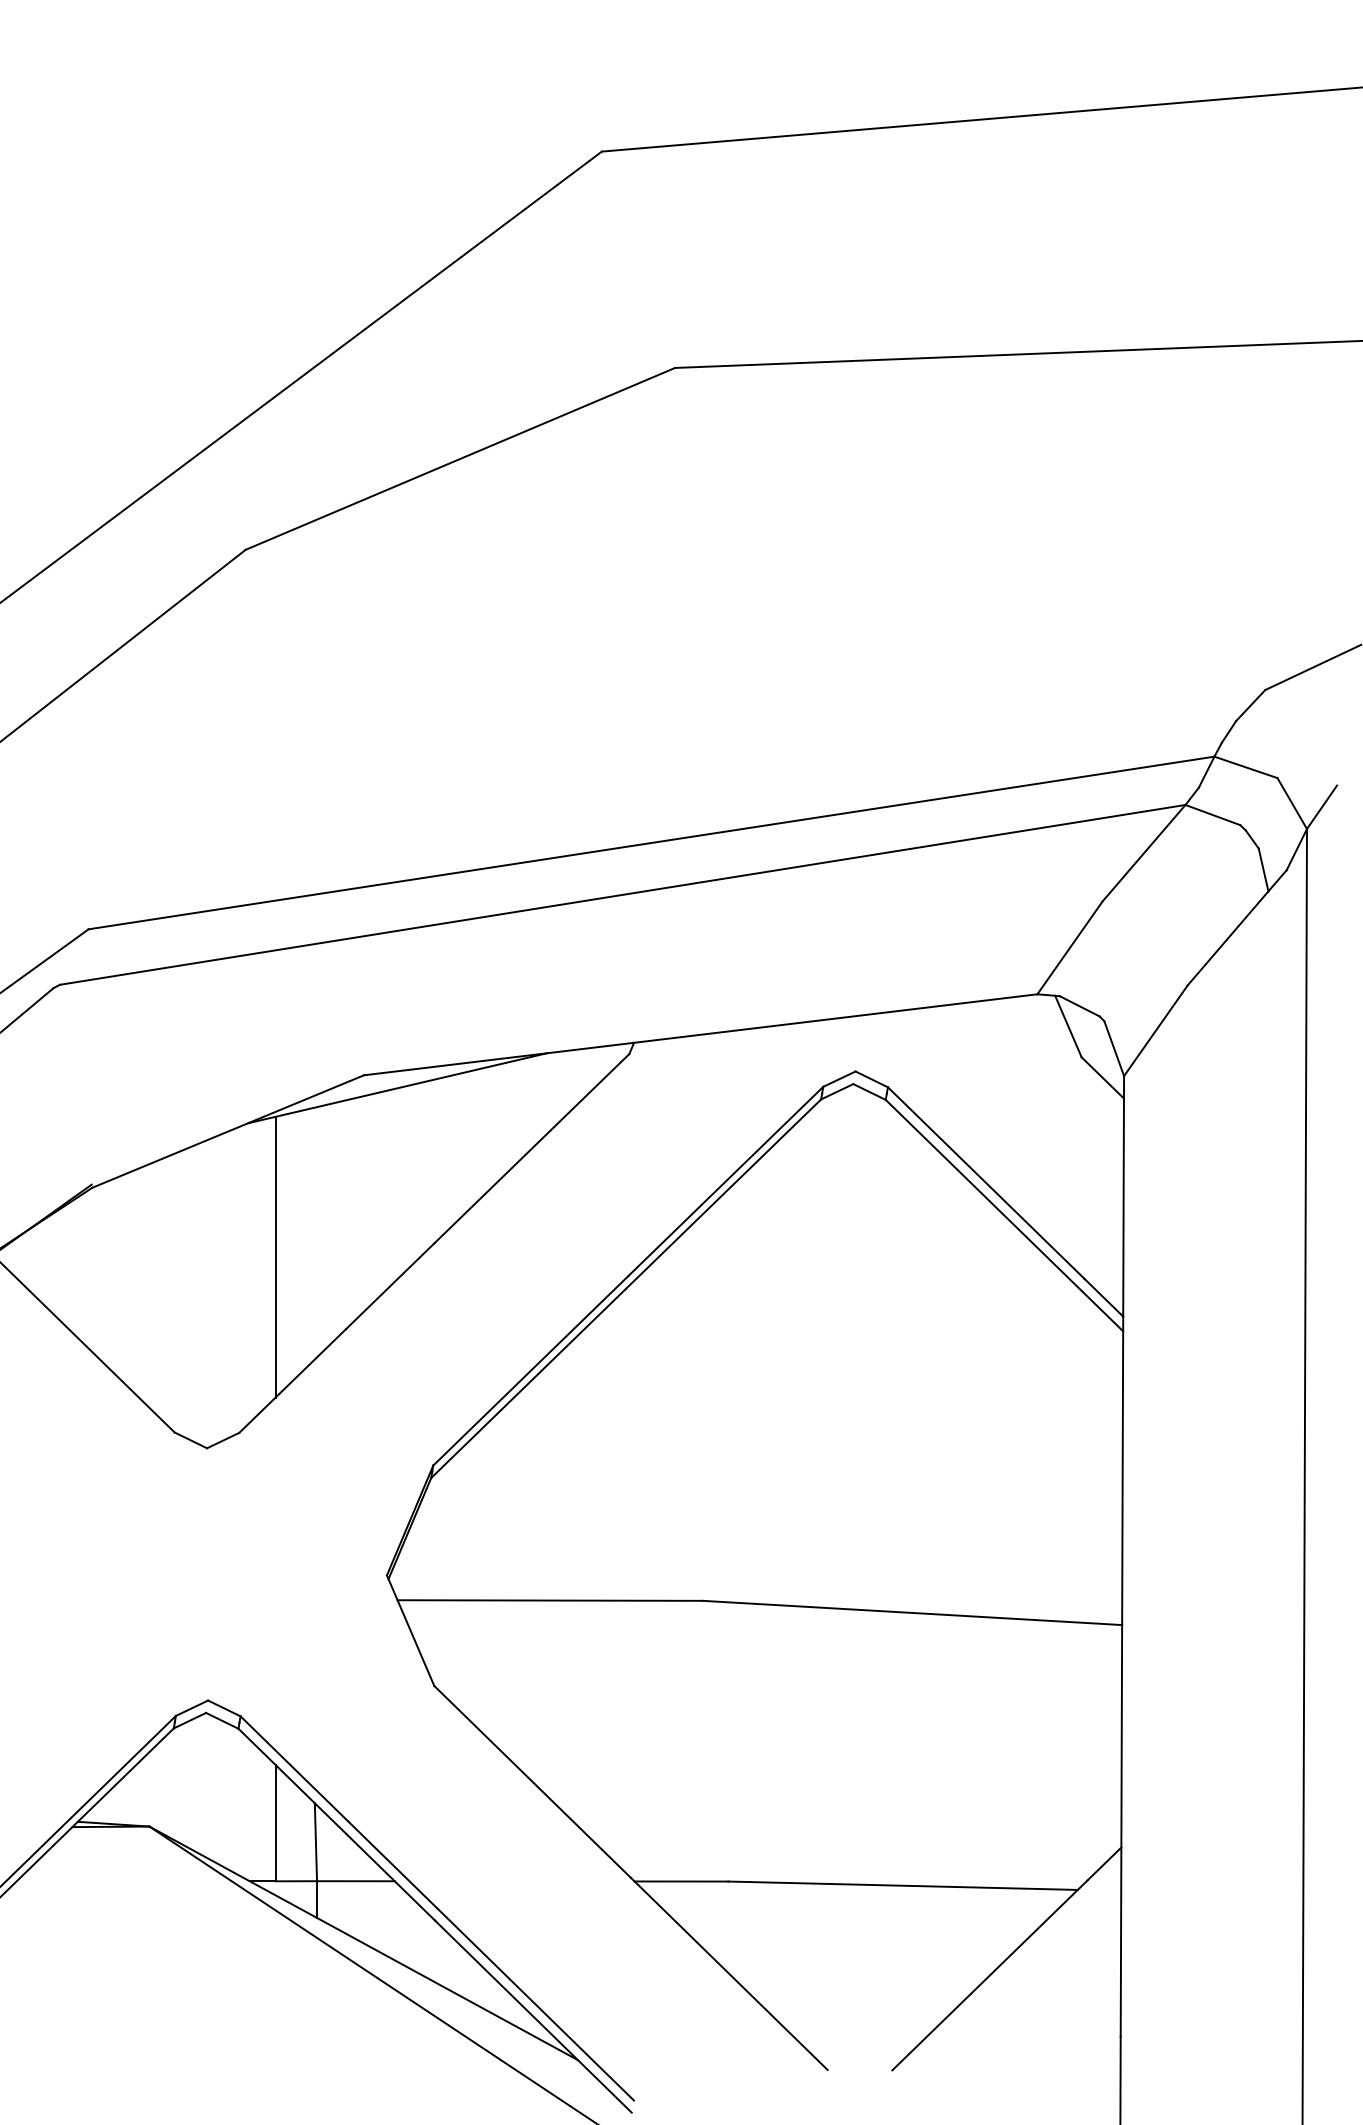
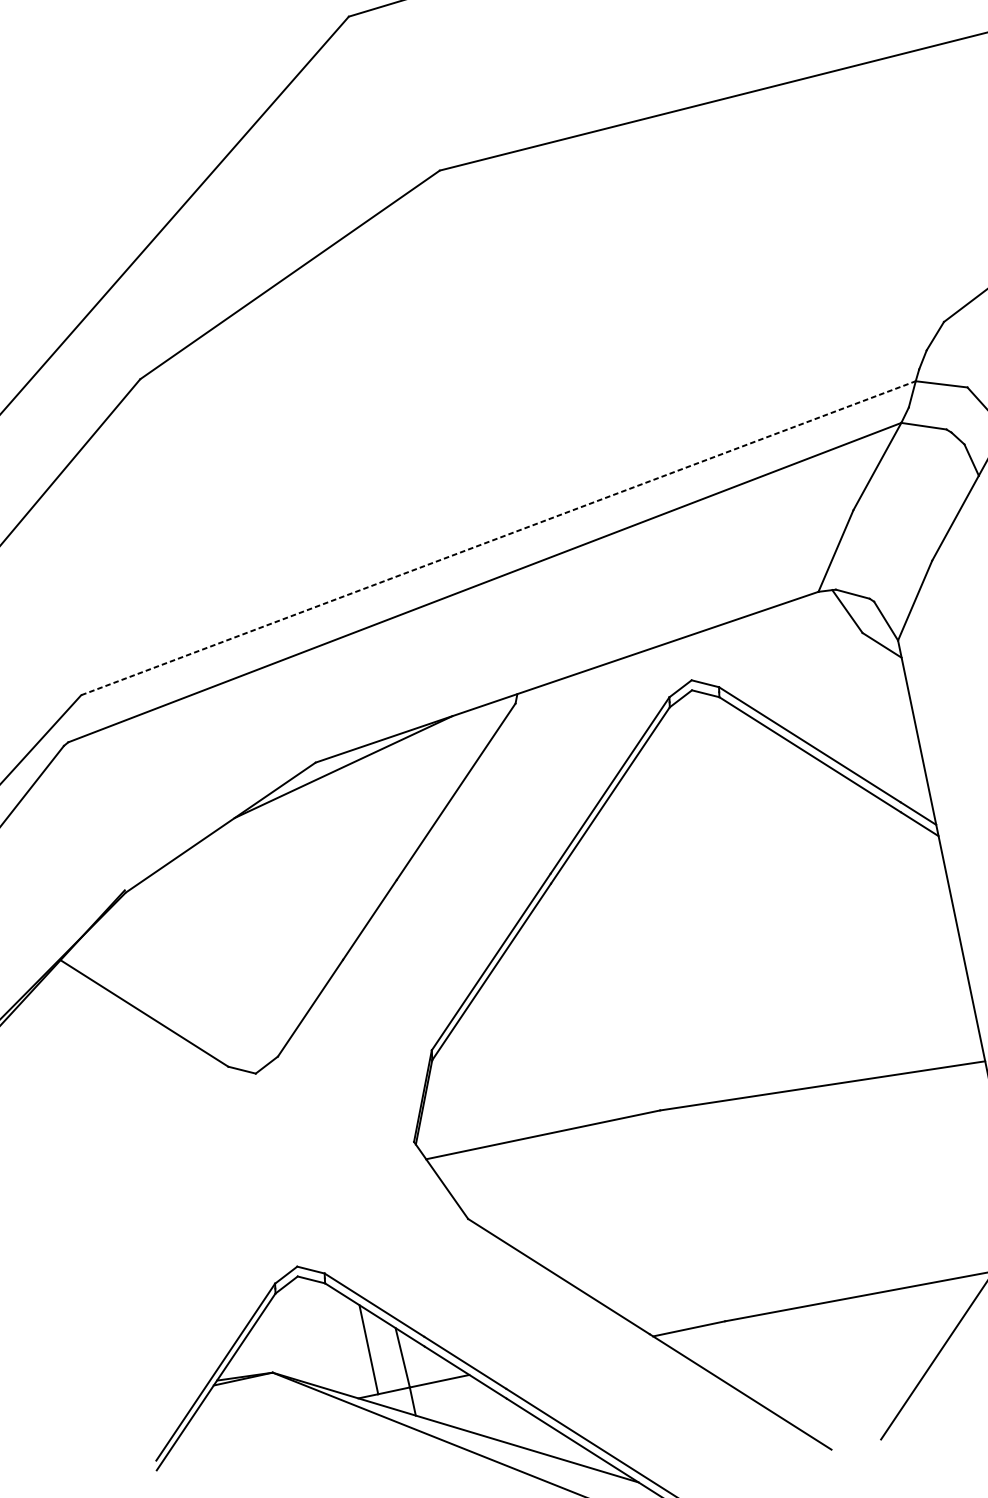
line: (652, 842) -> (499, 537), solid -> dashed
line: (275, 1256) -> (277, 915), removed

